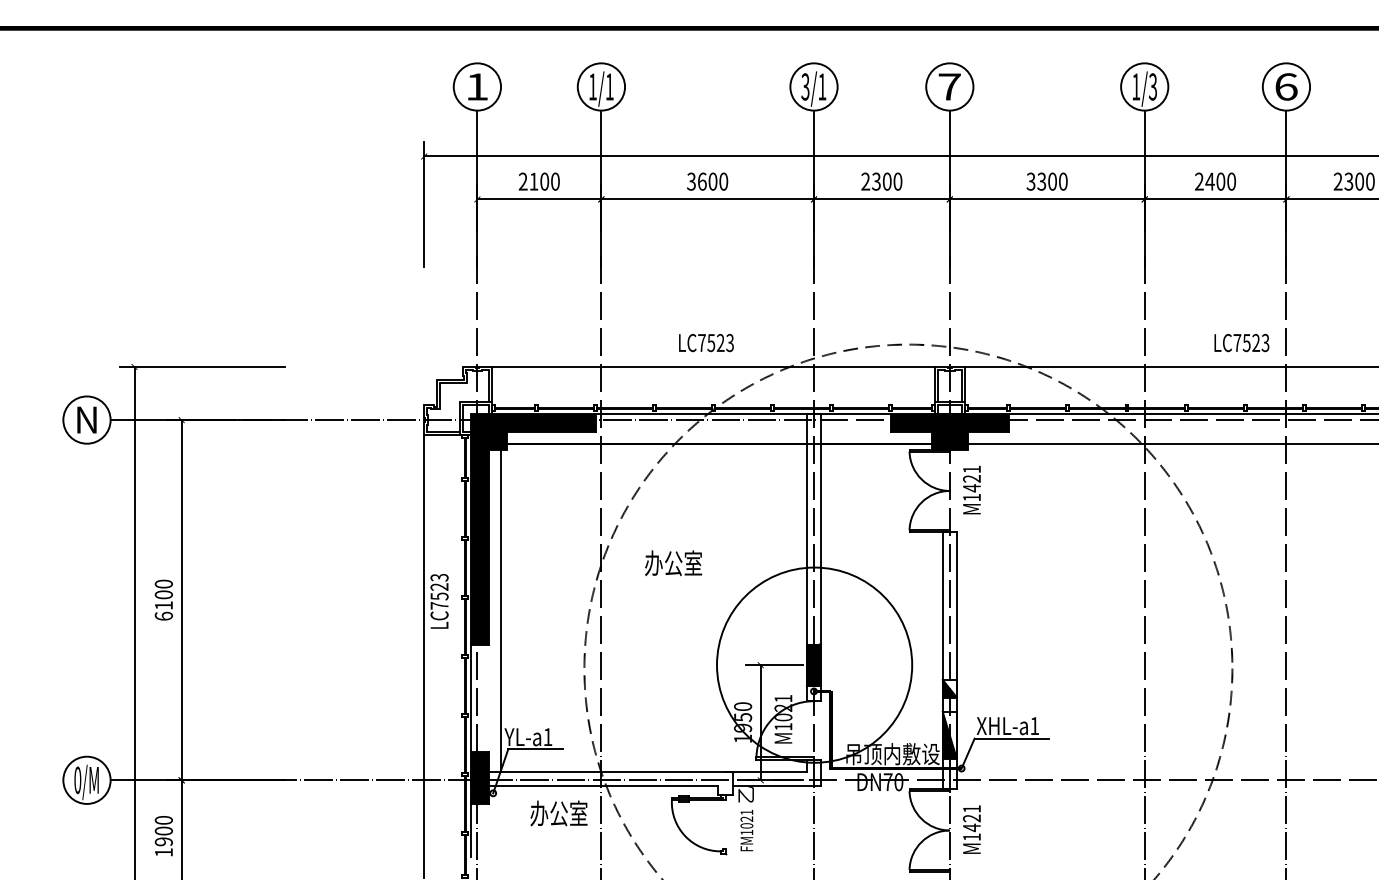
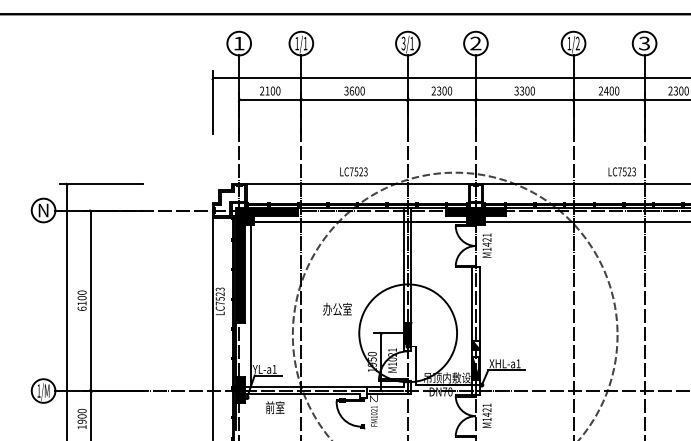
text: (948, 86) -> (475, 43), 7 -> 2
text: (1286, 86) -> (644, 43), 6 -> 3
text: (1152, 88) -> (577, 44), 1/3 -> 1/2
text: (673, 561) -> (337, 308), moved
text: (76, 779) -> (38, 390), 0/M -> 1/M
text: (557, 813) -> (279, 407), 办公室 -> 前室

